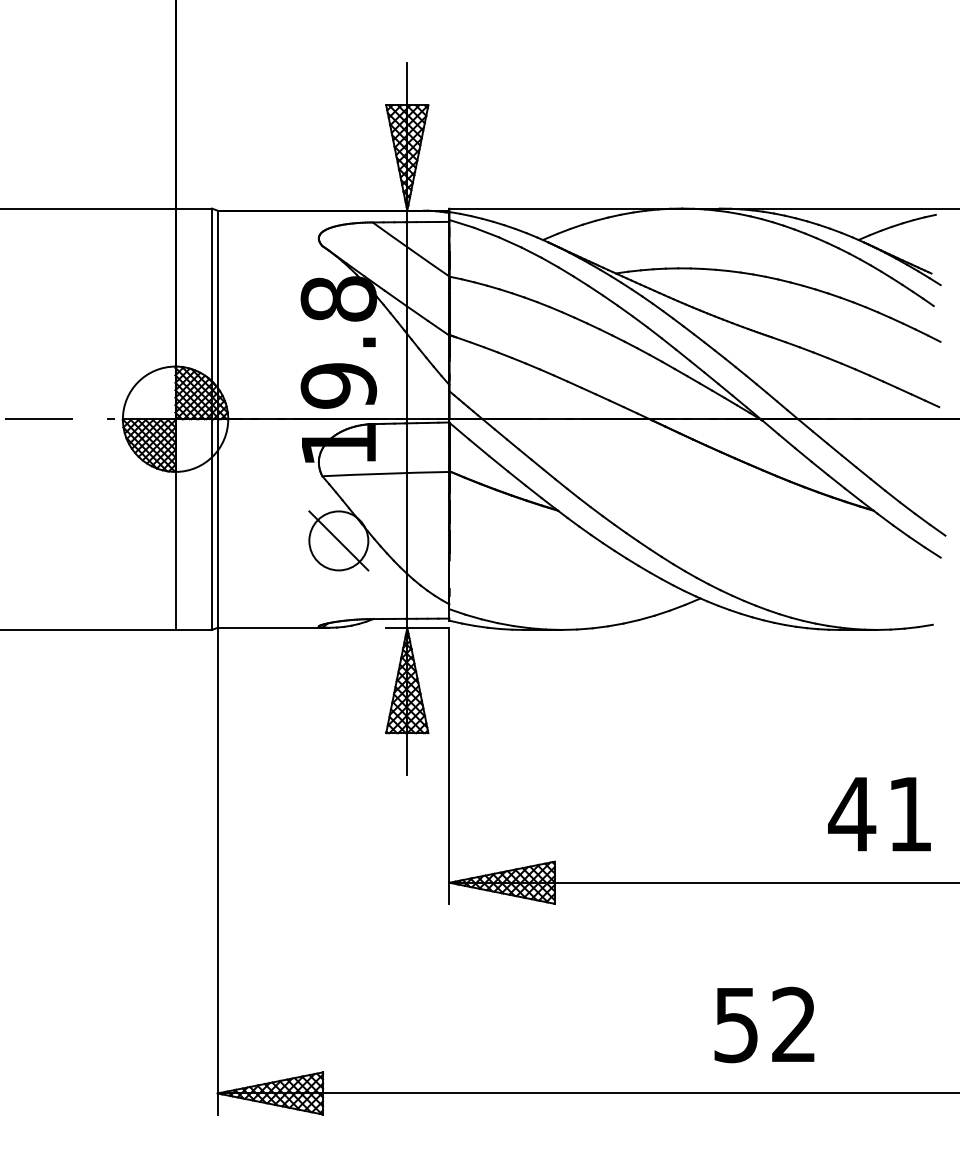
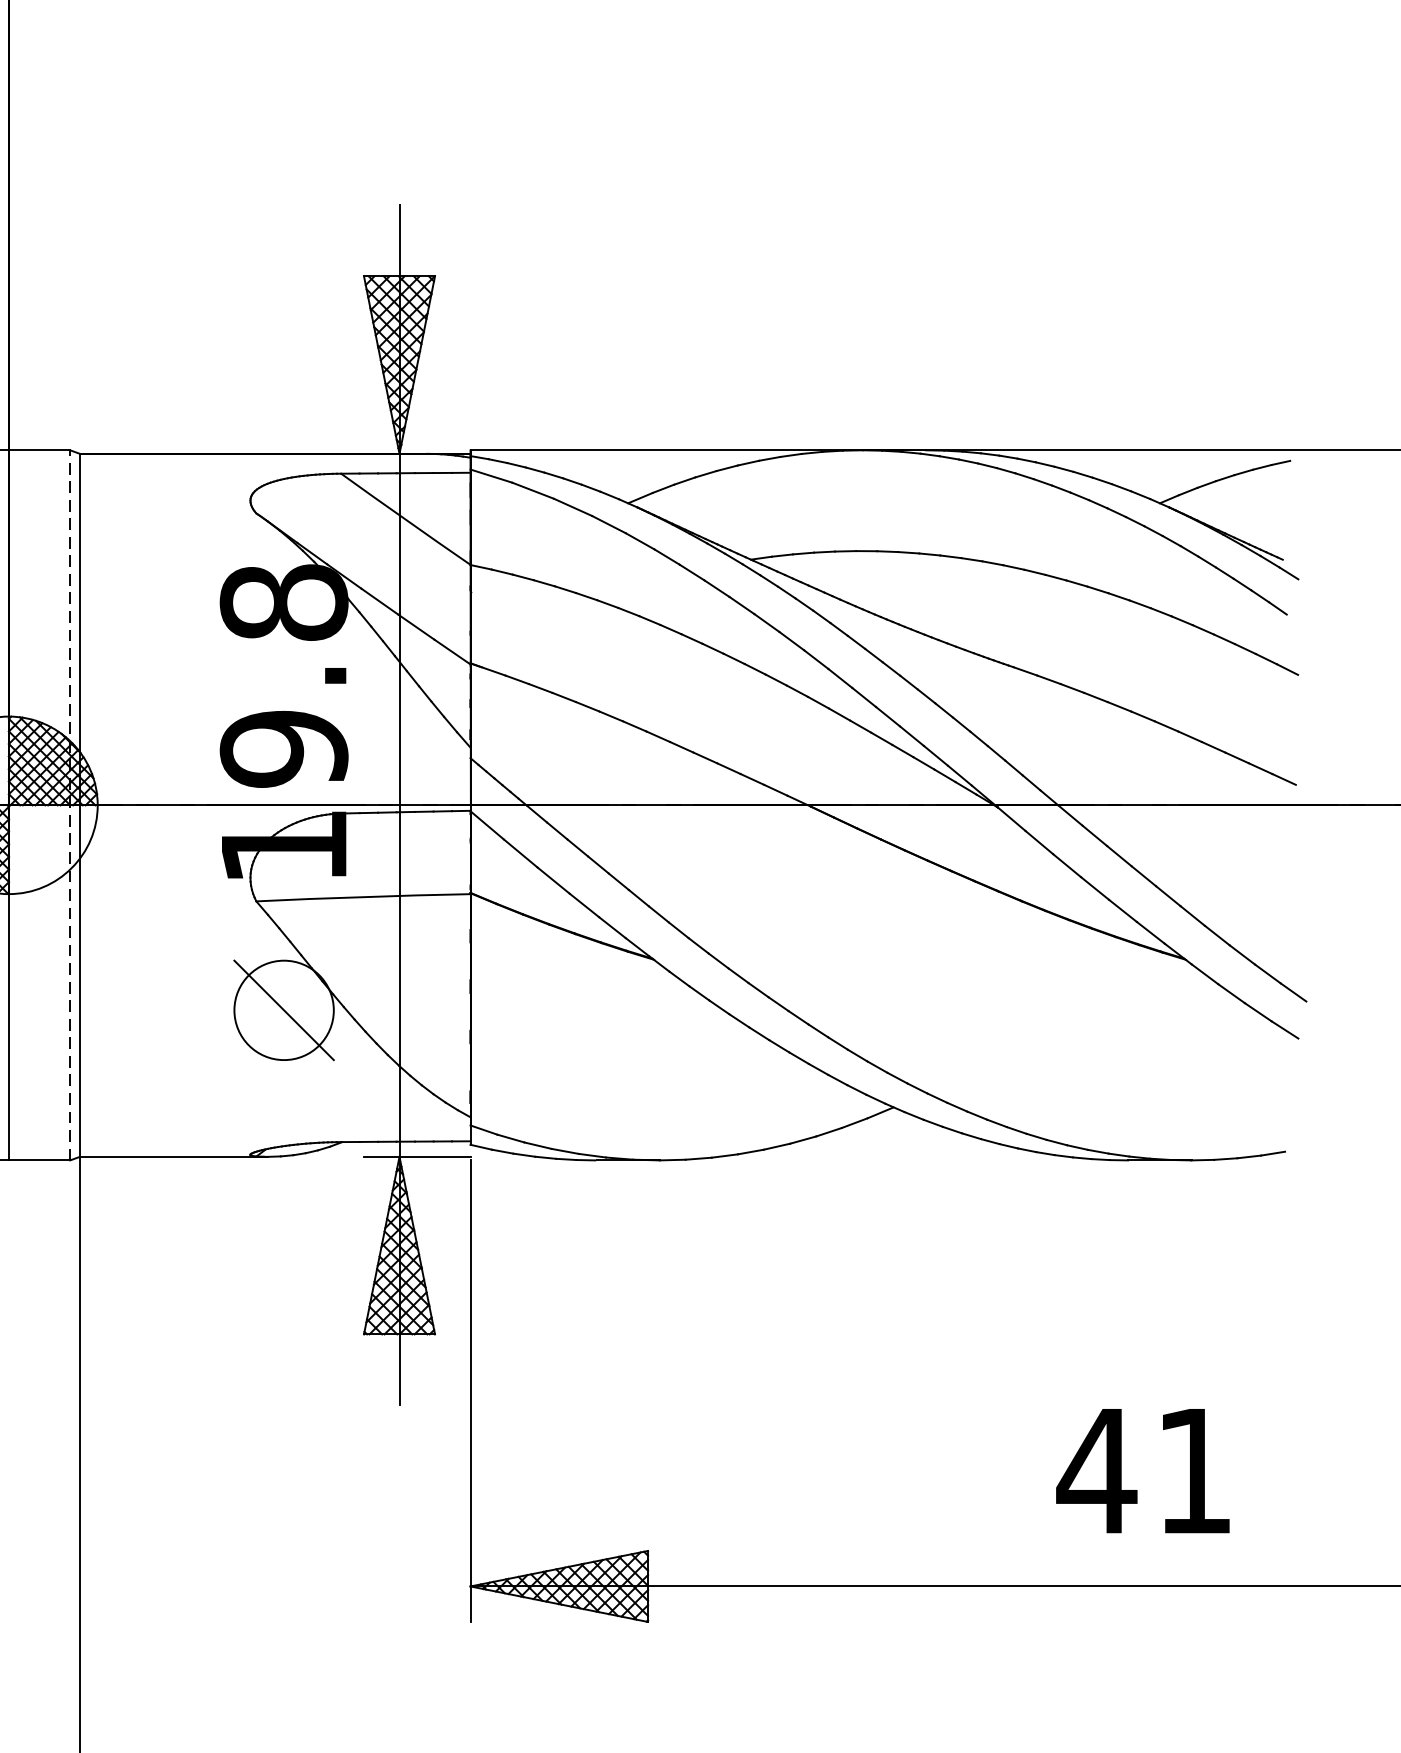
line: (211, 419) -> (69, 805), solid -> dashed
text: (879, 814) -> (1142, 1471), moved

